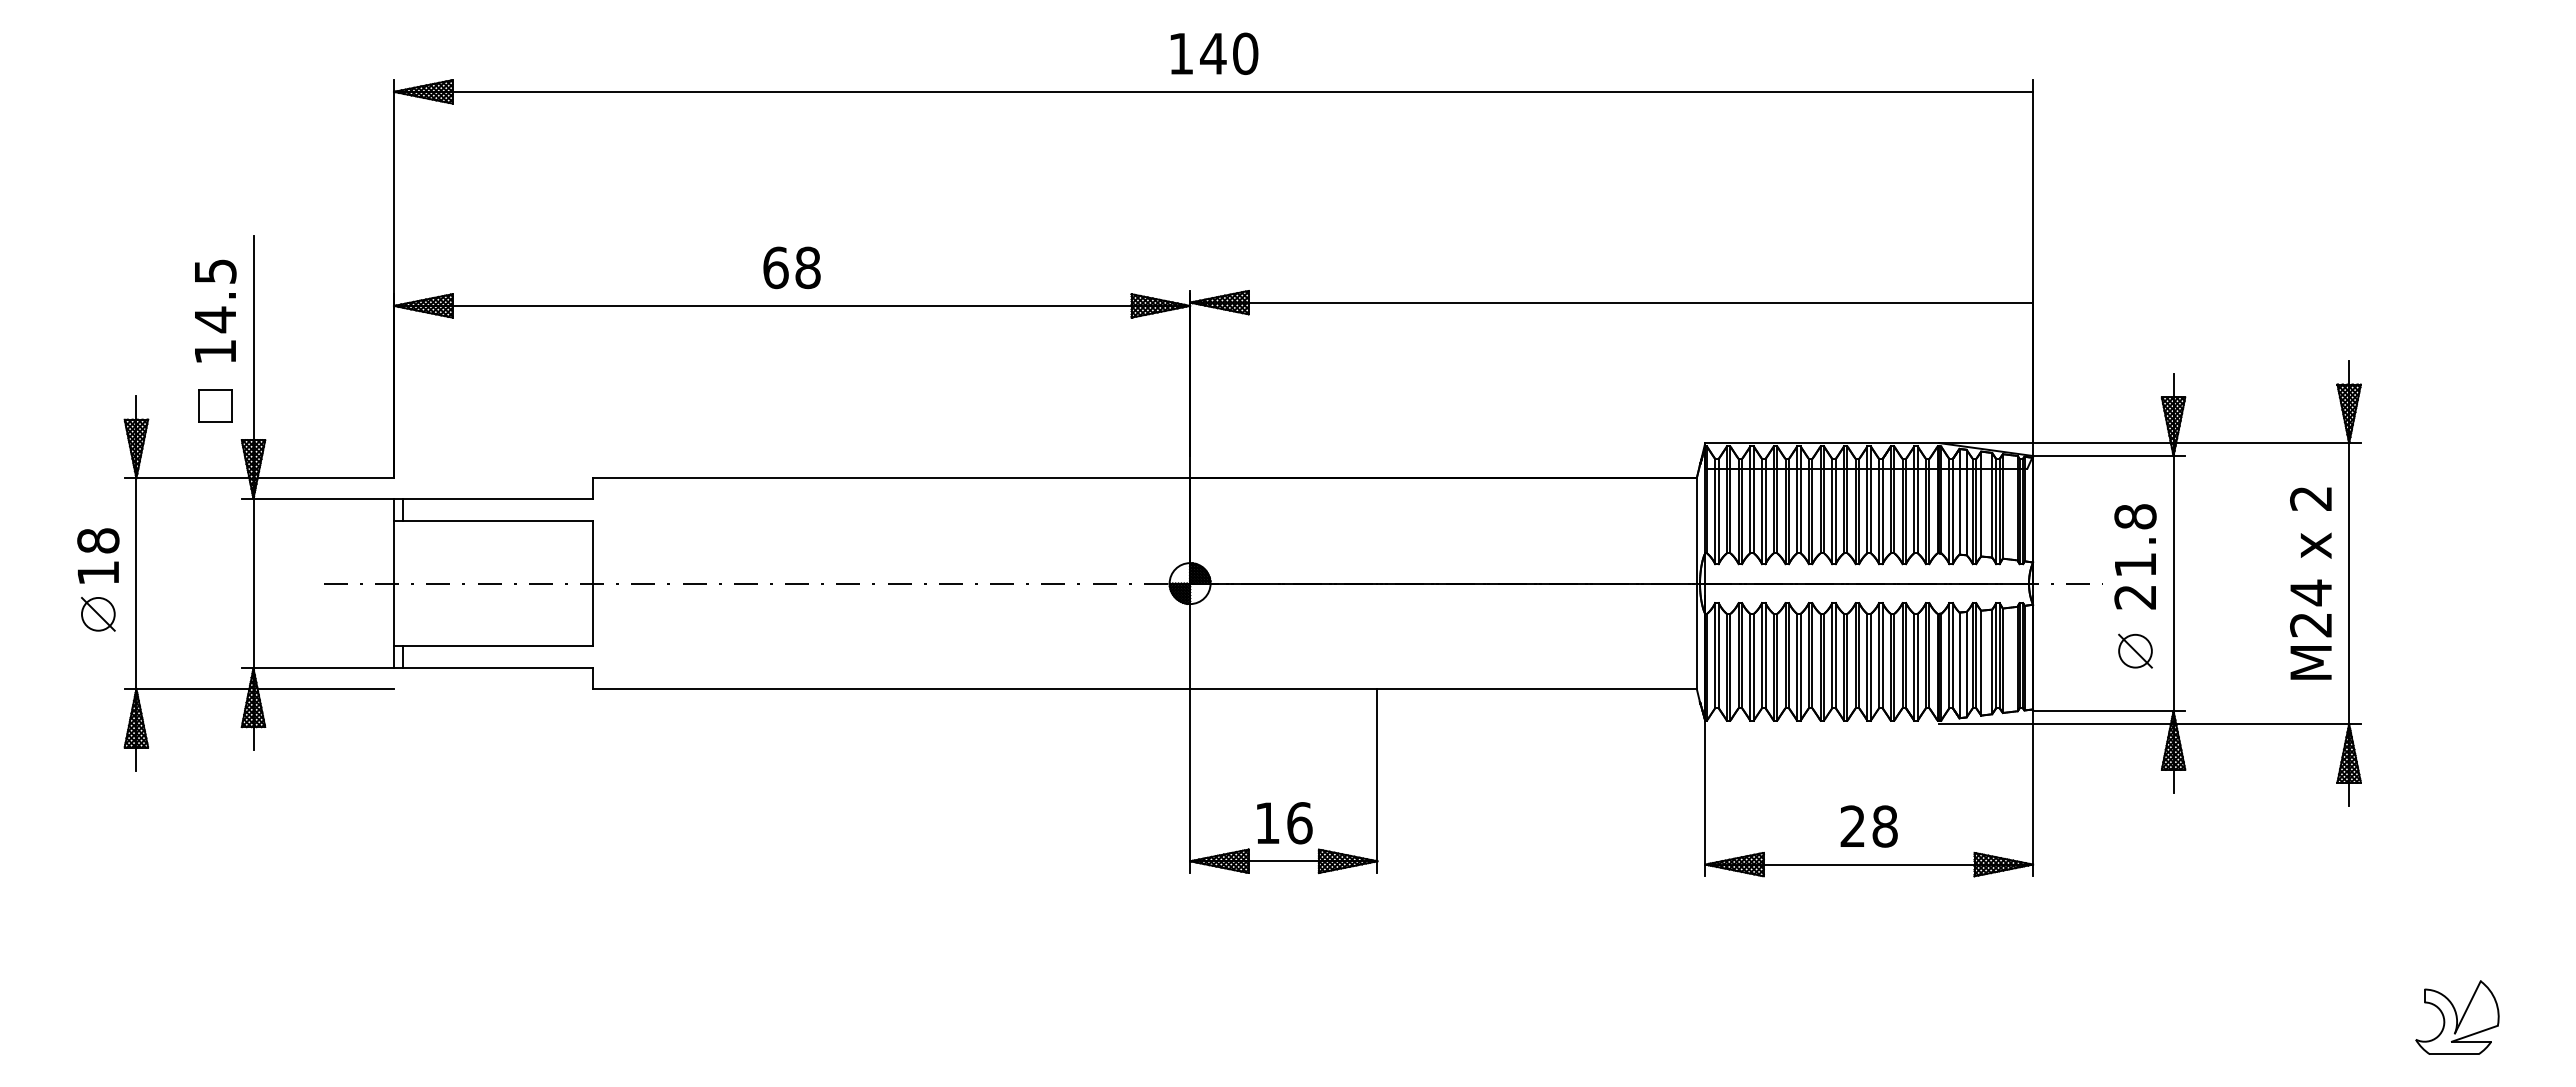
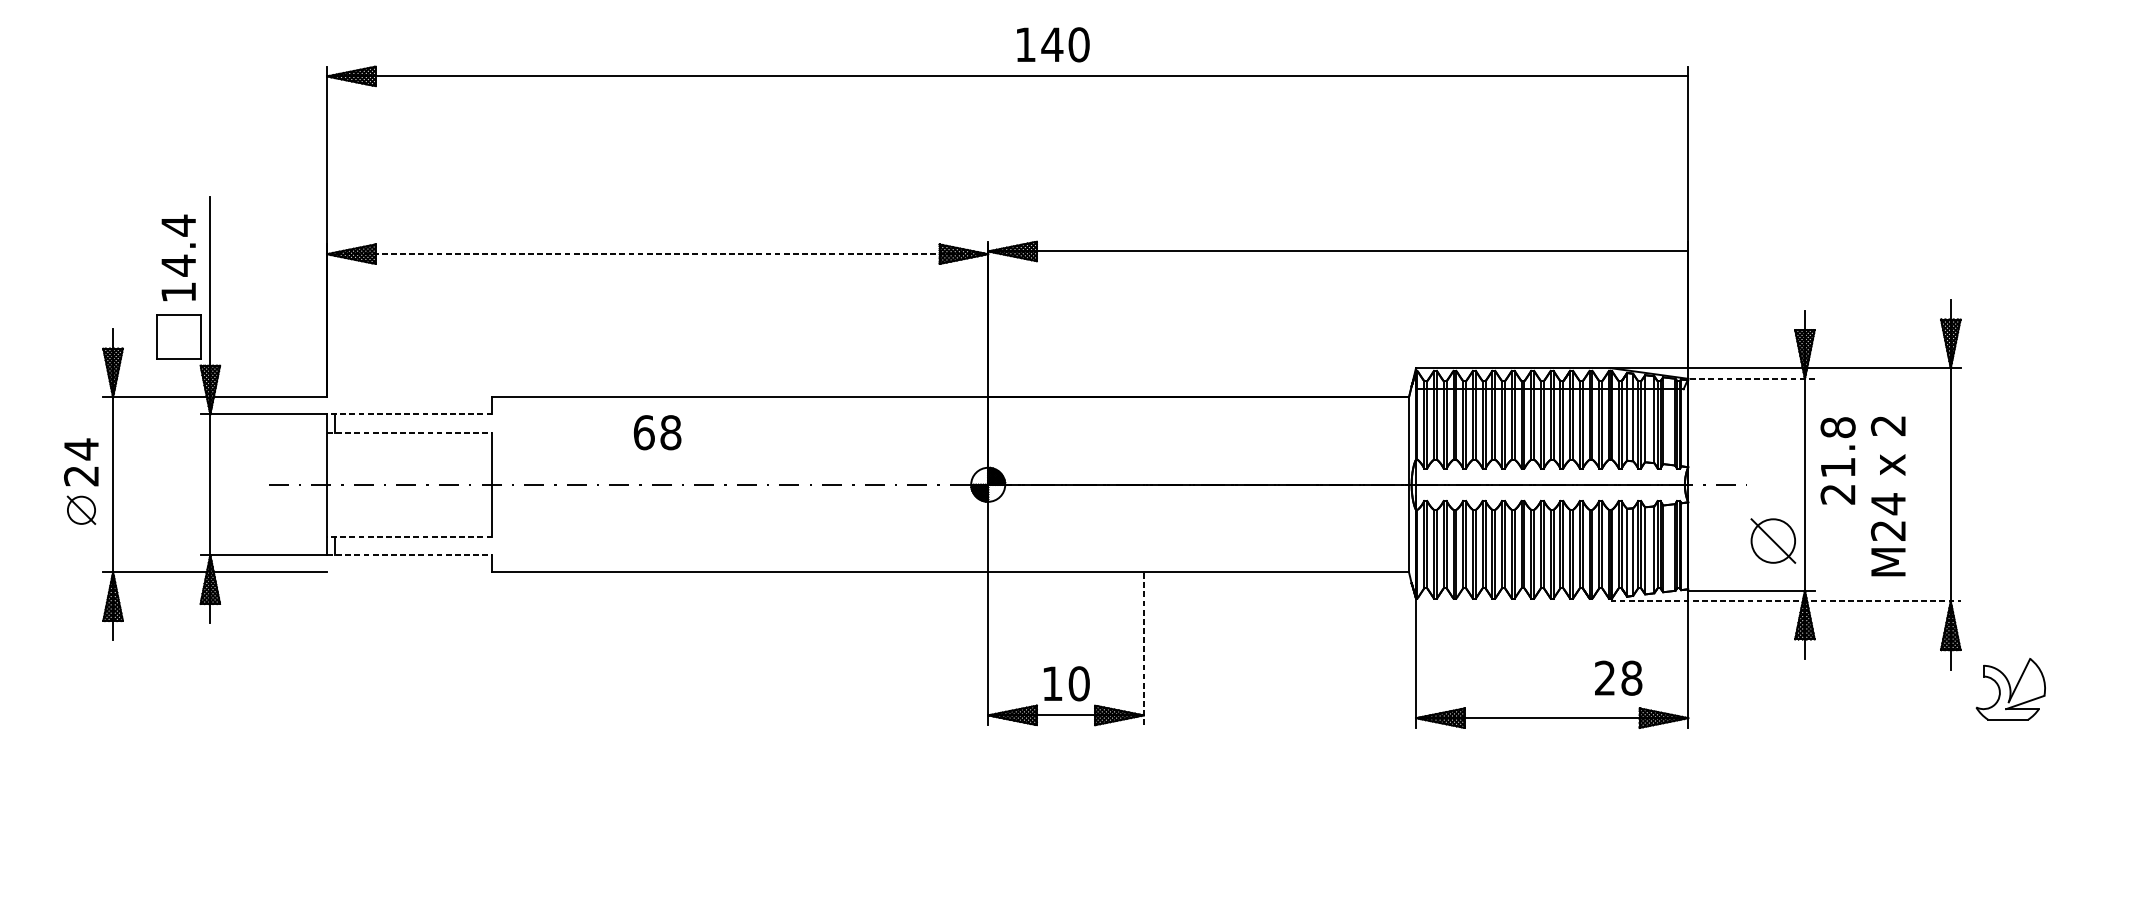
text: (1214, 53) -> (1053, 44), moved
text: (791, 267) -> (657, 432), moved
text: (215, 271) -> (178, 225), 14.5 -> 14.4
line: (792, 305) -> (657, 253), solid -> dashed
part: (215, 405) -> (178, 336), size x1.6
line: (2108, 456) -> (1750, 379), solid -> dashed
line: (493, 498) -> (409, 414), solid -> dashed
line: (493, 521) -> (409, 433), solid -> dashed
text: (98, 556) -> (81, 462), 18 -> 24
text: (2135, 556) -> (1838, 460), moved
text: (2310, 583) -> (1887, 496), moved
line: (493, 646) -> (409, 537), solid -> dashed
part: (2135, 650) -> (1773, 540), size x1.6
line: (493, 668) -> (409, 555), solid -> dashed
line: (2150, 724) -> (1785, 601), solid -> dashed
line: (1377, 780) -> (1143, 648), solid -> dashed
text: (1299, 823) -> (1079, 684), 16 -> 10
text: (1868, 826) -> (1618, 678), moved
part: (2457, 1017) -> (2010, 689), moved

